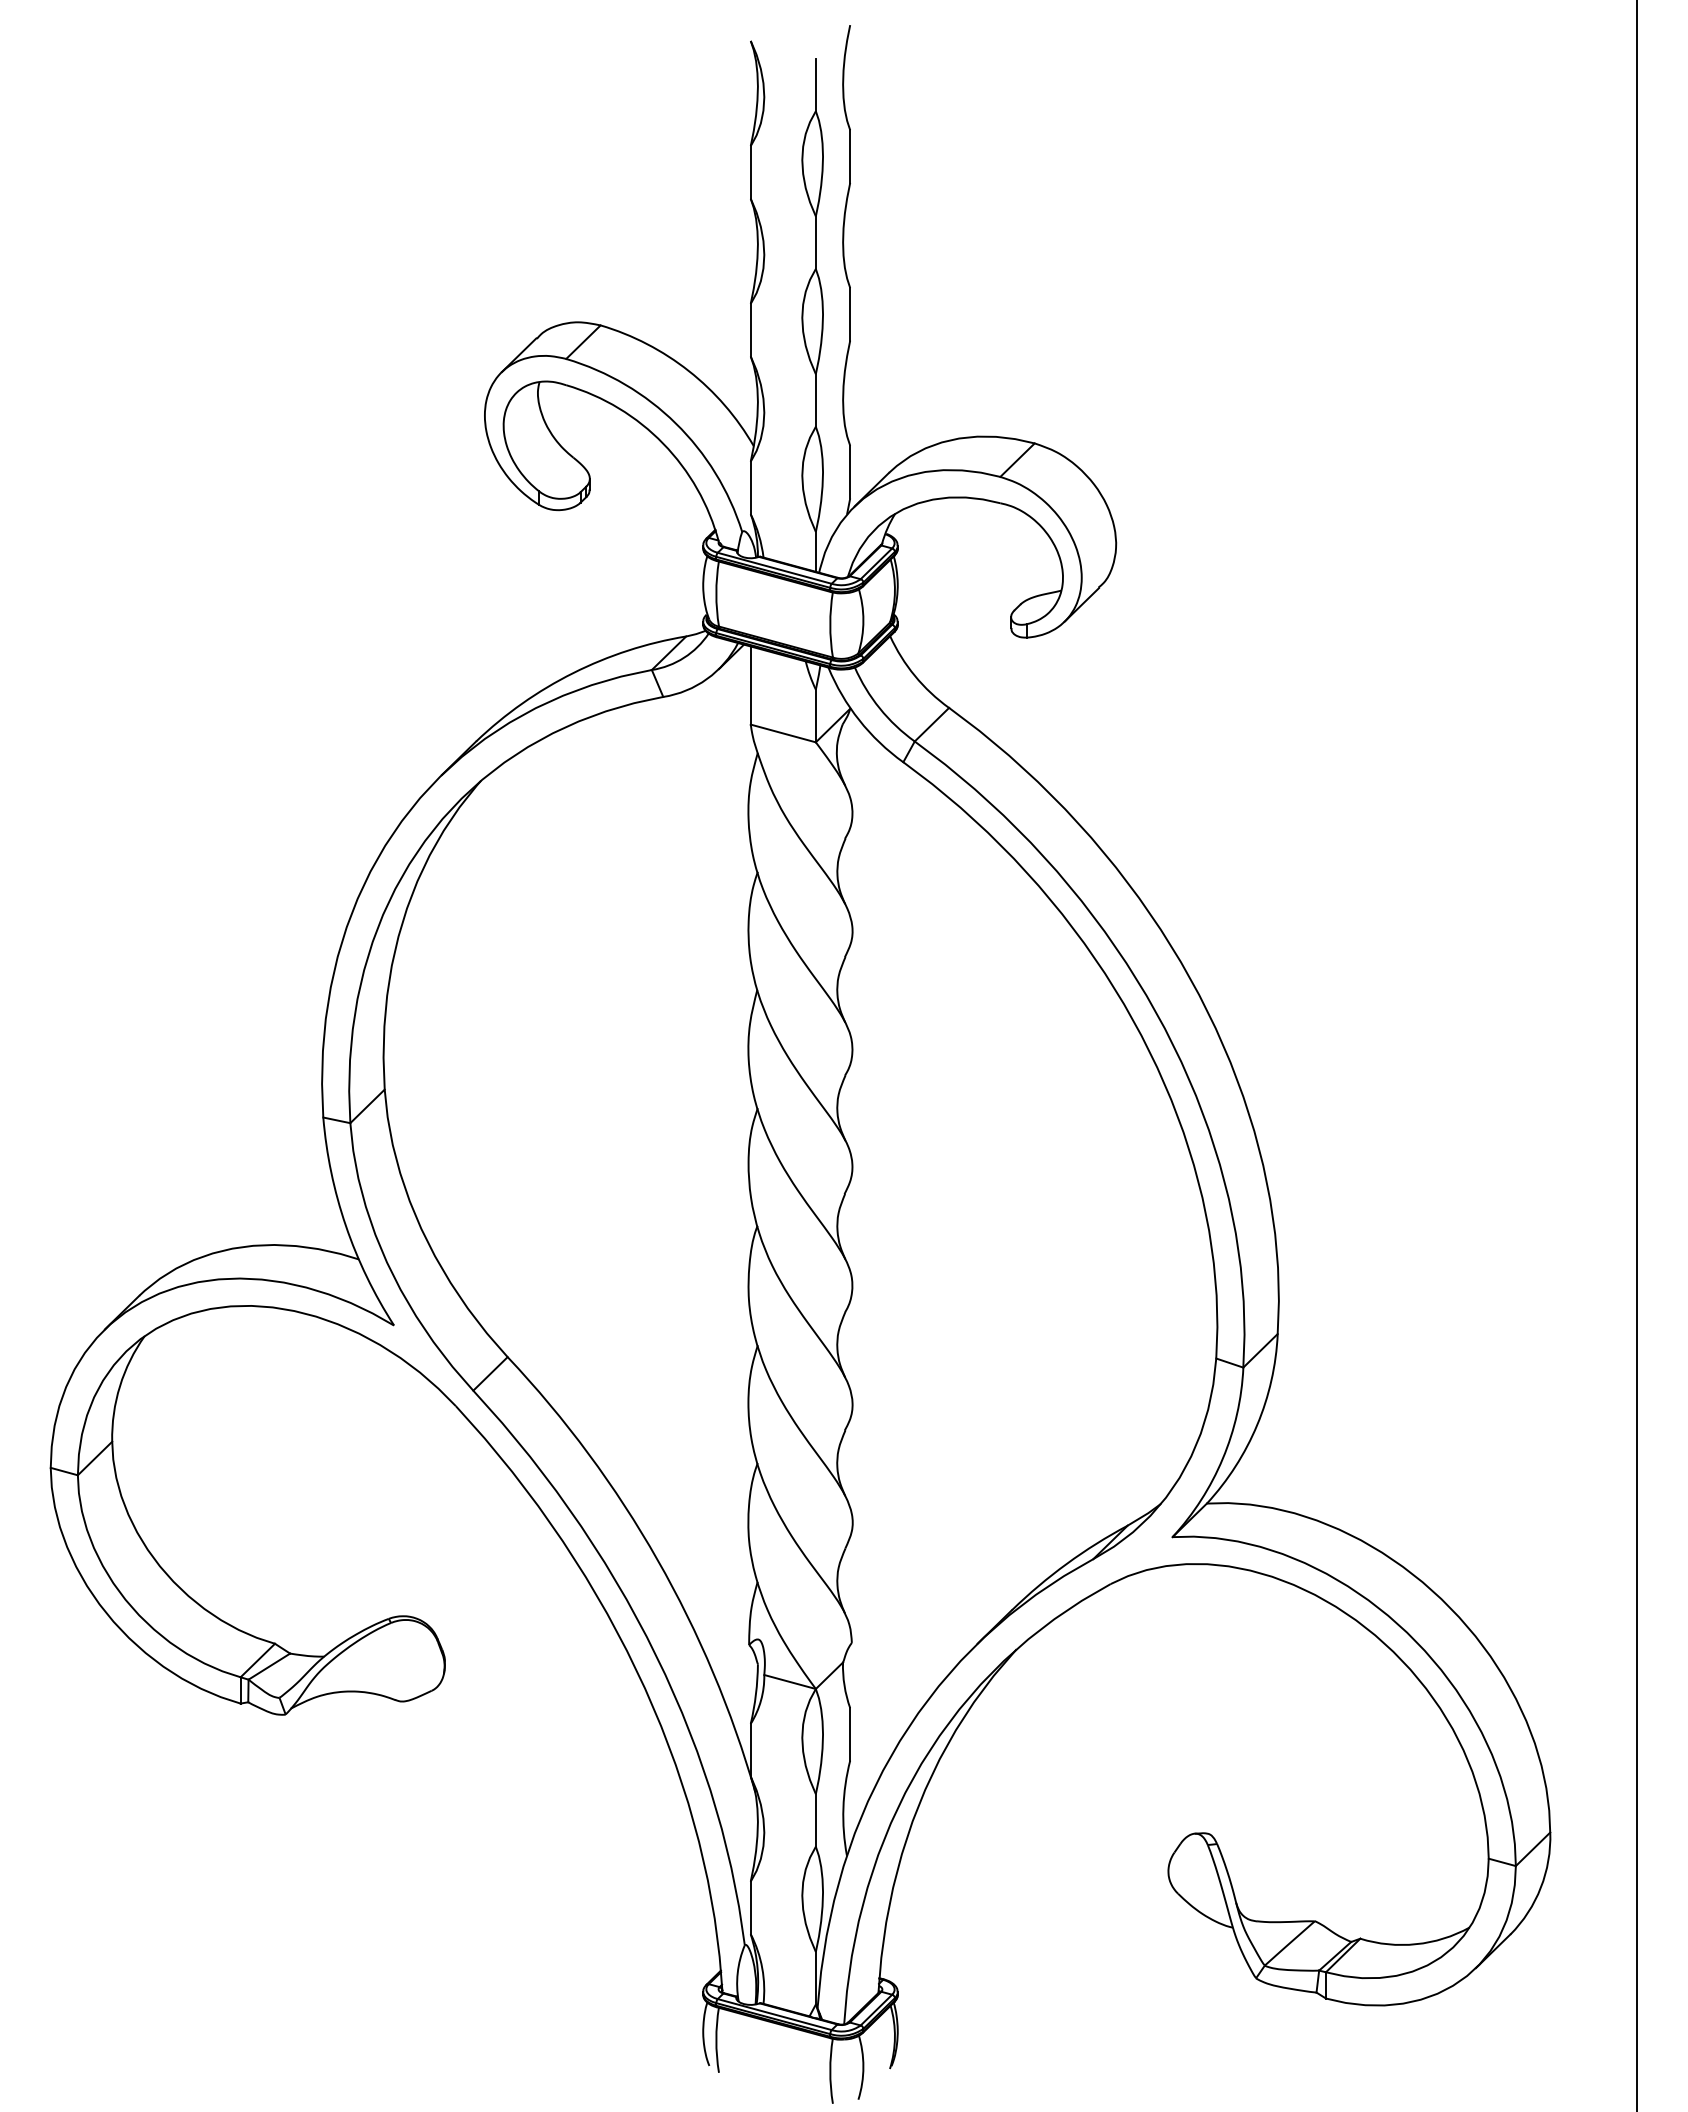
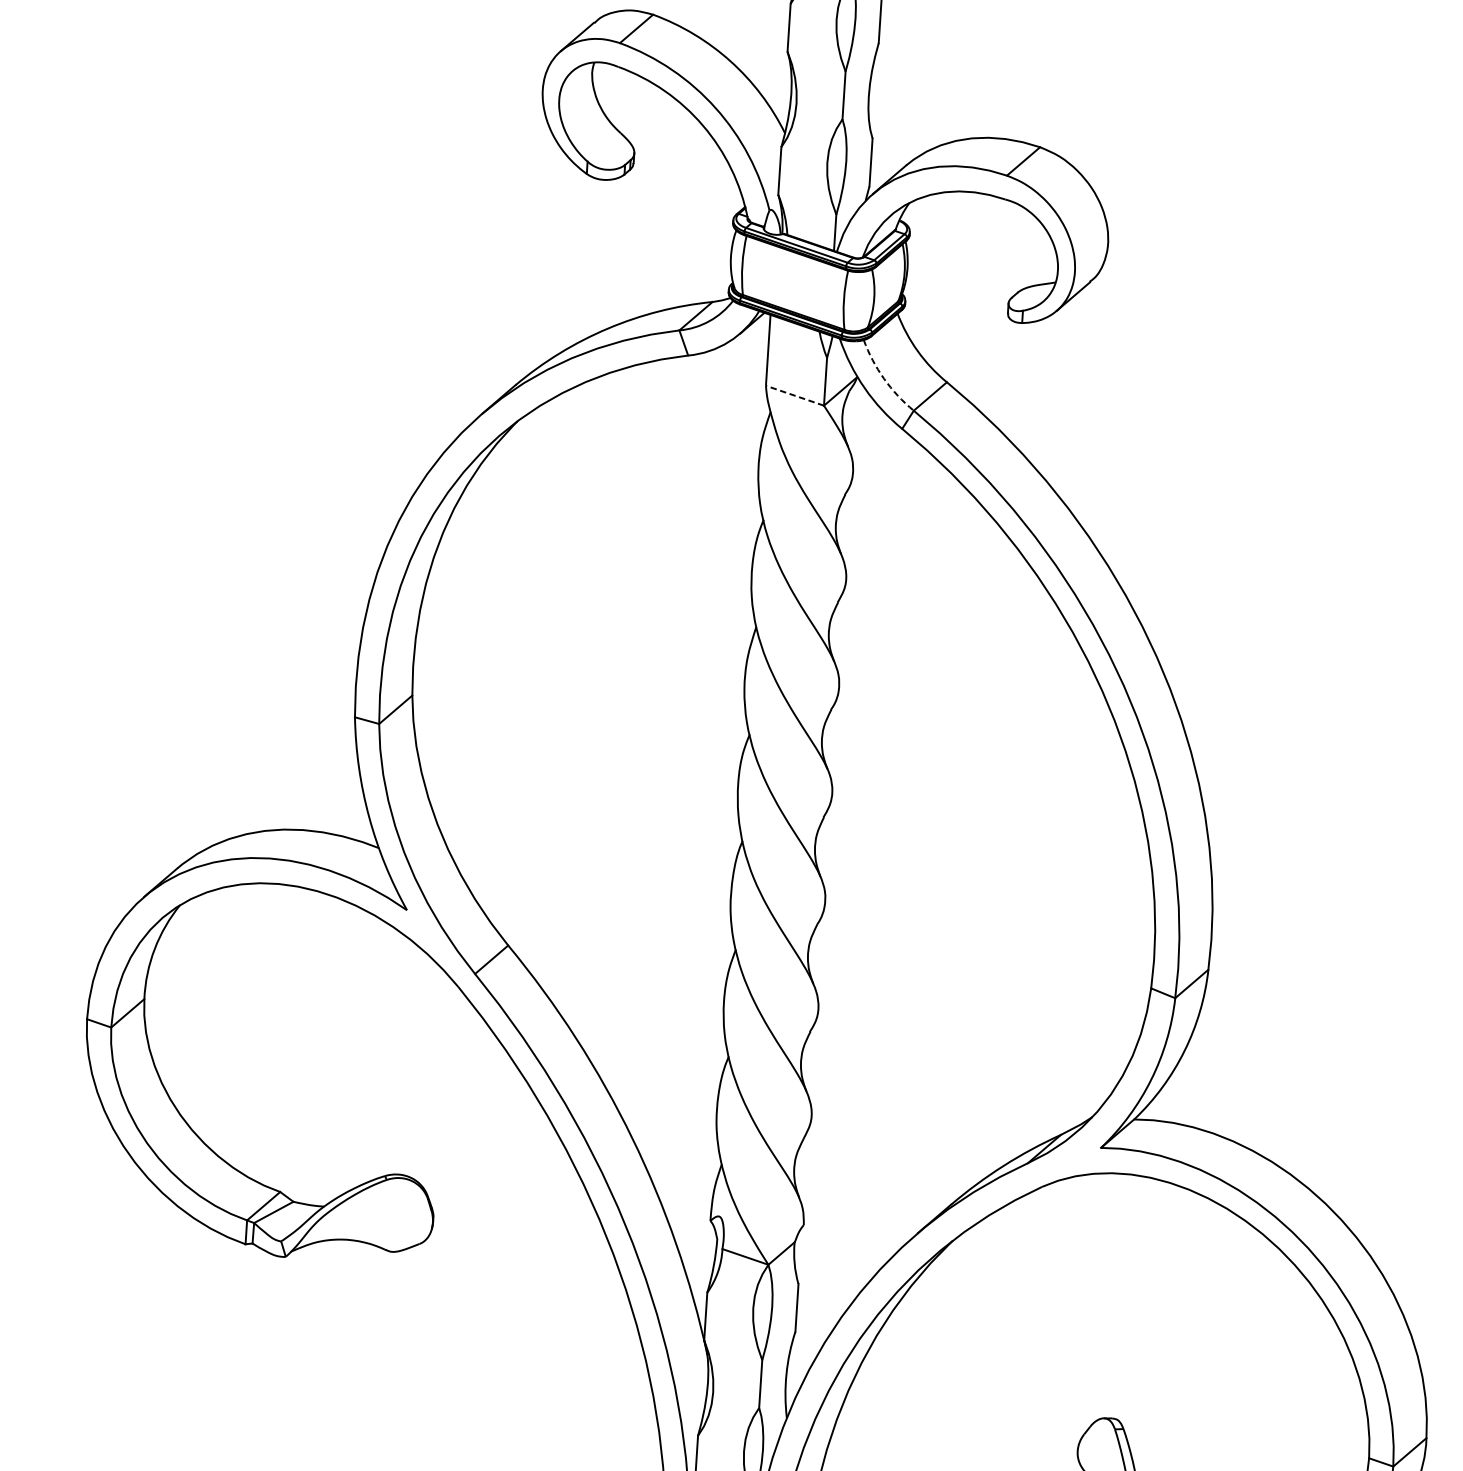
arc: (879, 708) -> (883, 378), solid -> dashed
line: (783, 733) -> (795, 395), solid -> dashed

